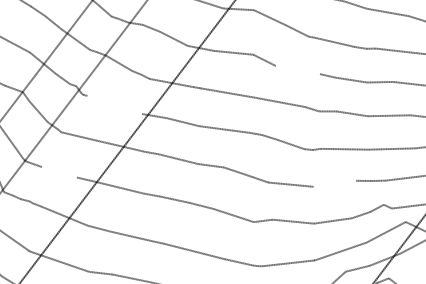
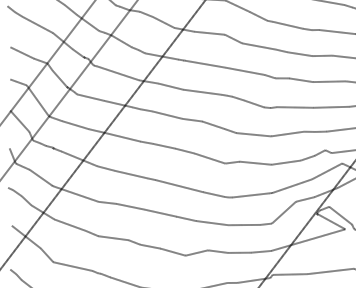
line: (298, 70) -> (259, 46), added
line: (115, 105) -> (118, 73), added
line: (59, 172) -> (75, 125), added
line: (334, 183) -> (287, 133), added

